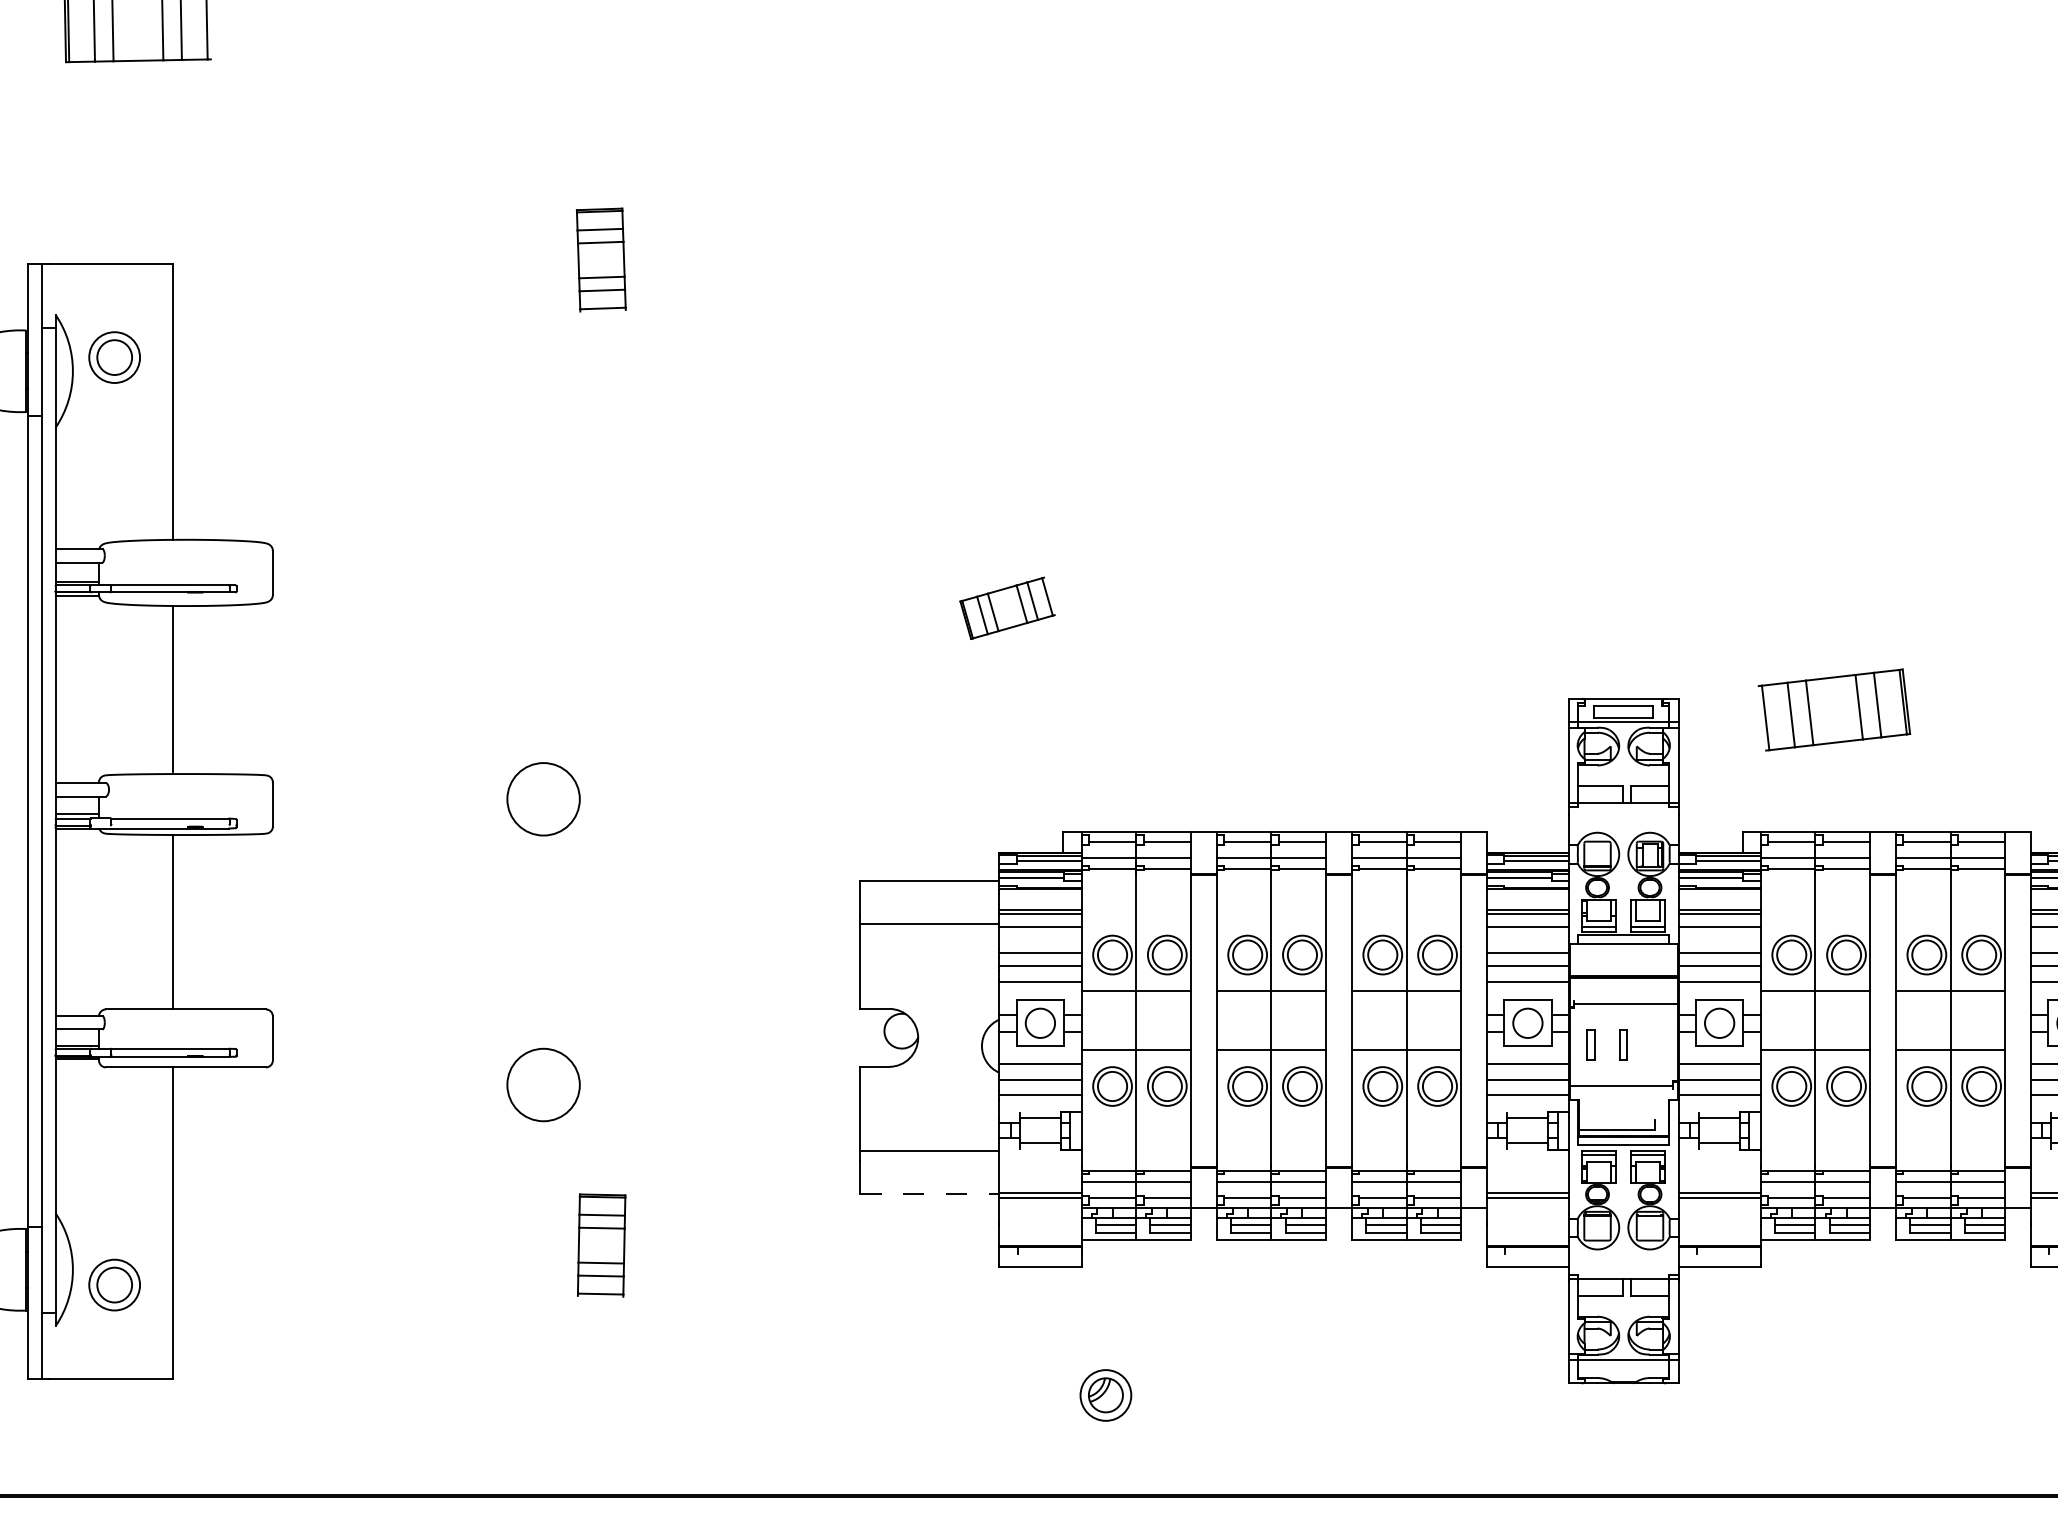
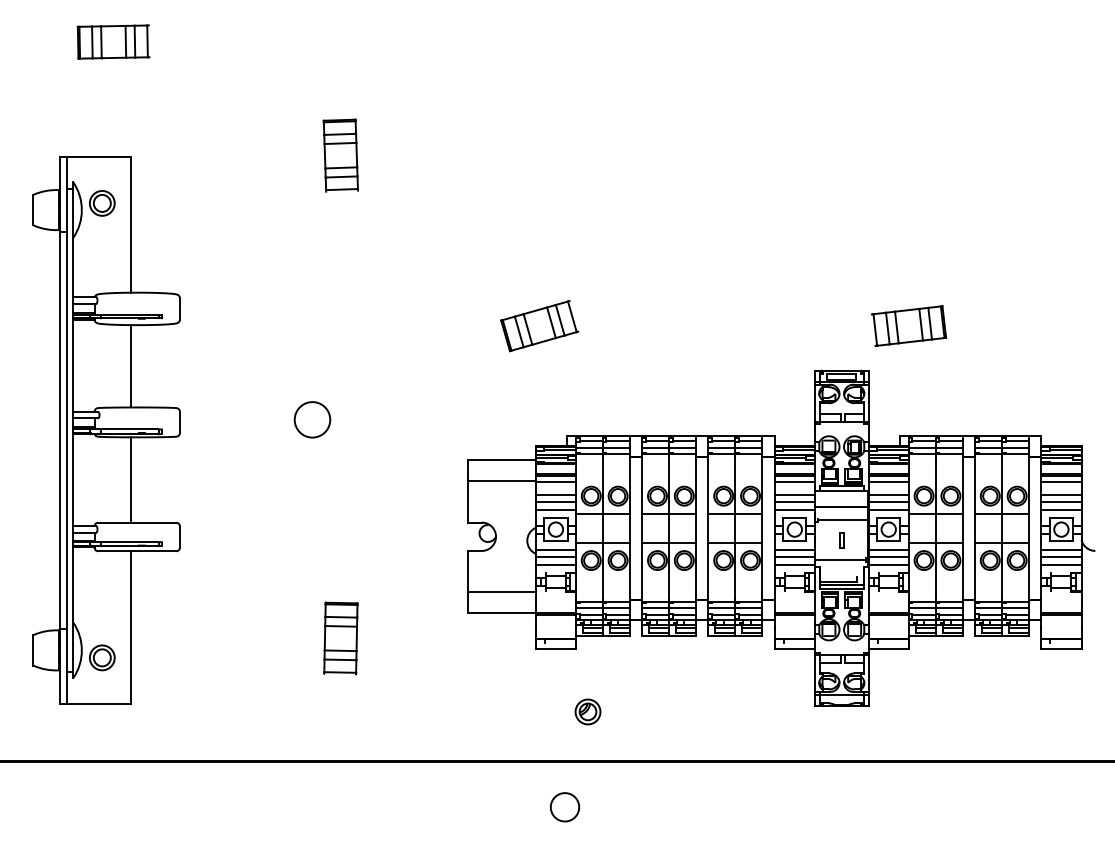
part: (600, 259) -> (340, 155), size x1.43
part: (1006, 608) -> (539, 326), size x1.67
part: (1835, 708) -> (909, 325), moved
part: (1590, 1045) -> (825, 540), removed
circle: (543, 1084) -> (312, 559), removed
line: (931, 1194) -> (502, 613), dashed -> solid
part: (600, 1245) -> (340, 638), size x1.43

